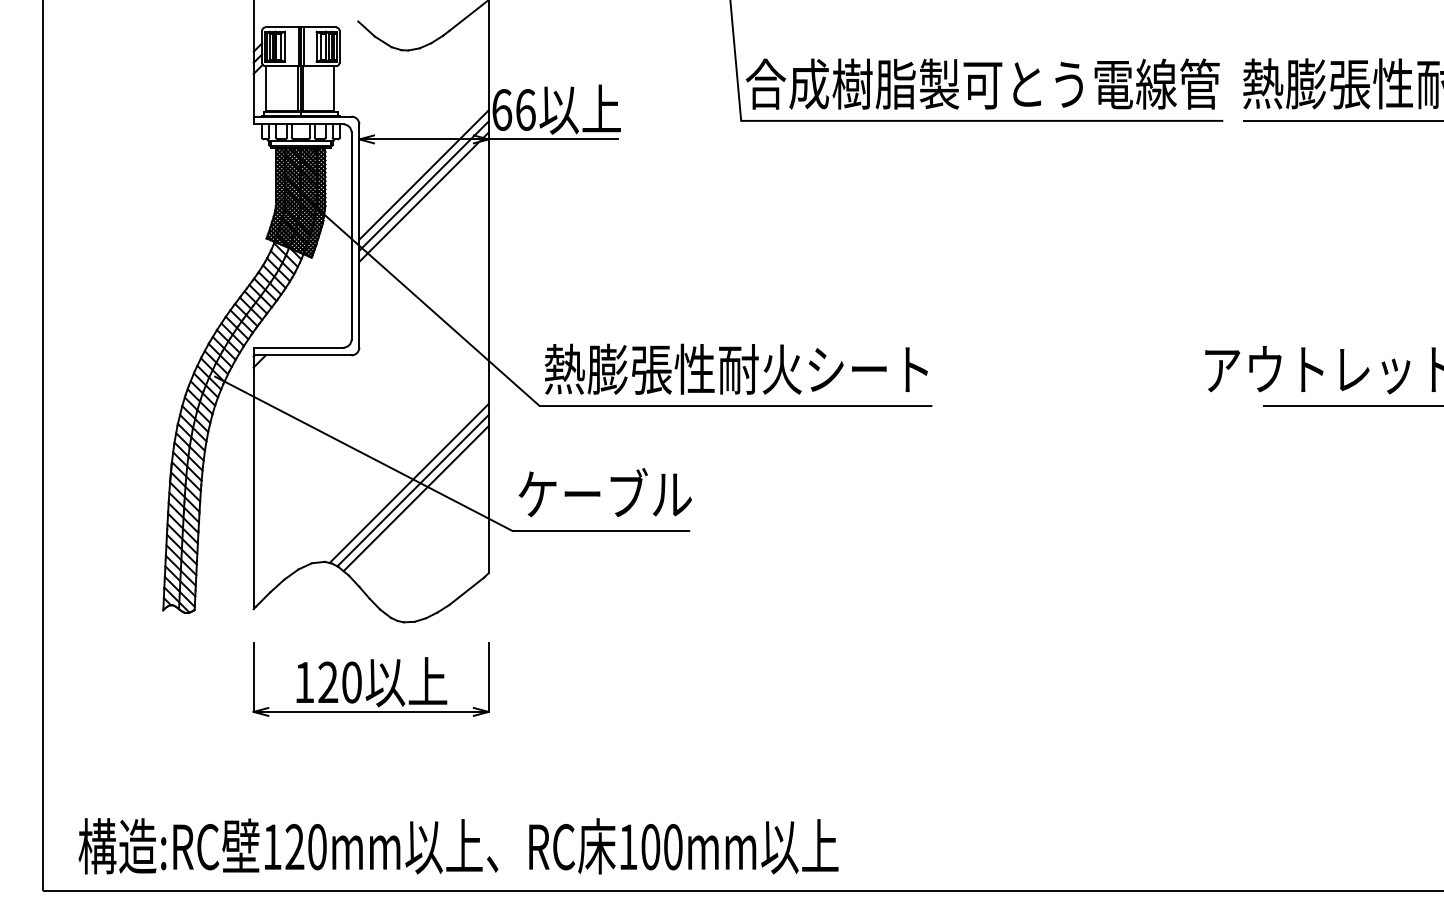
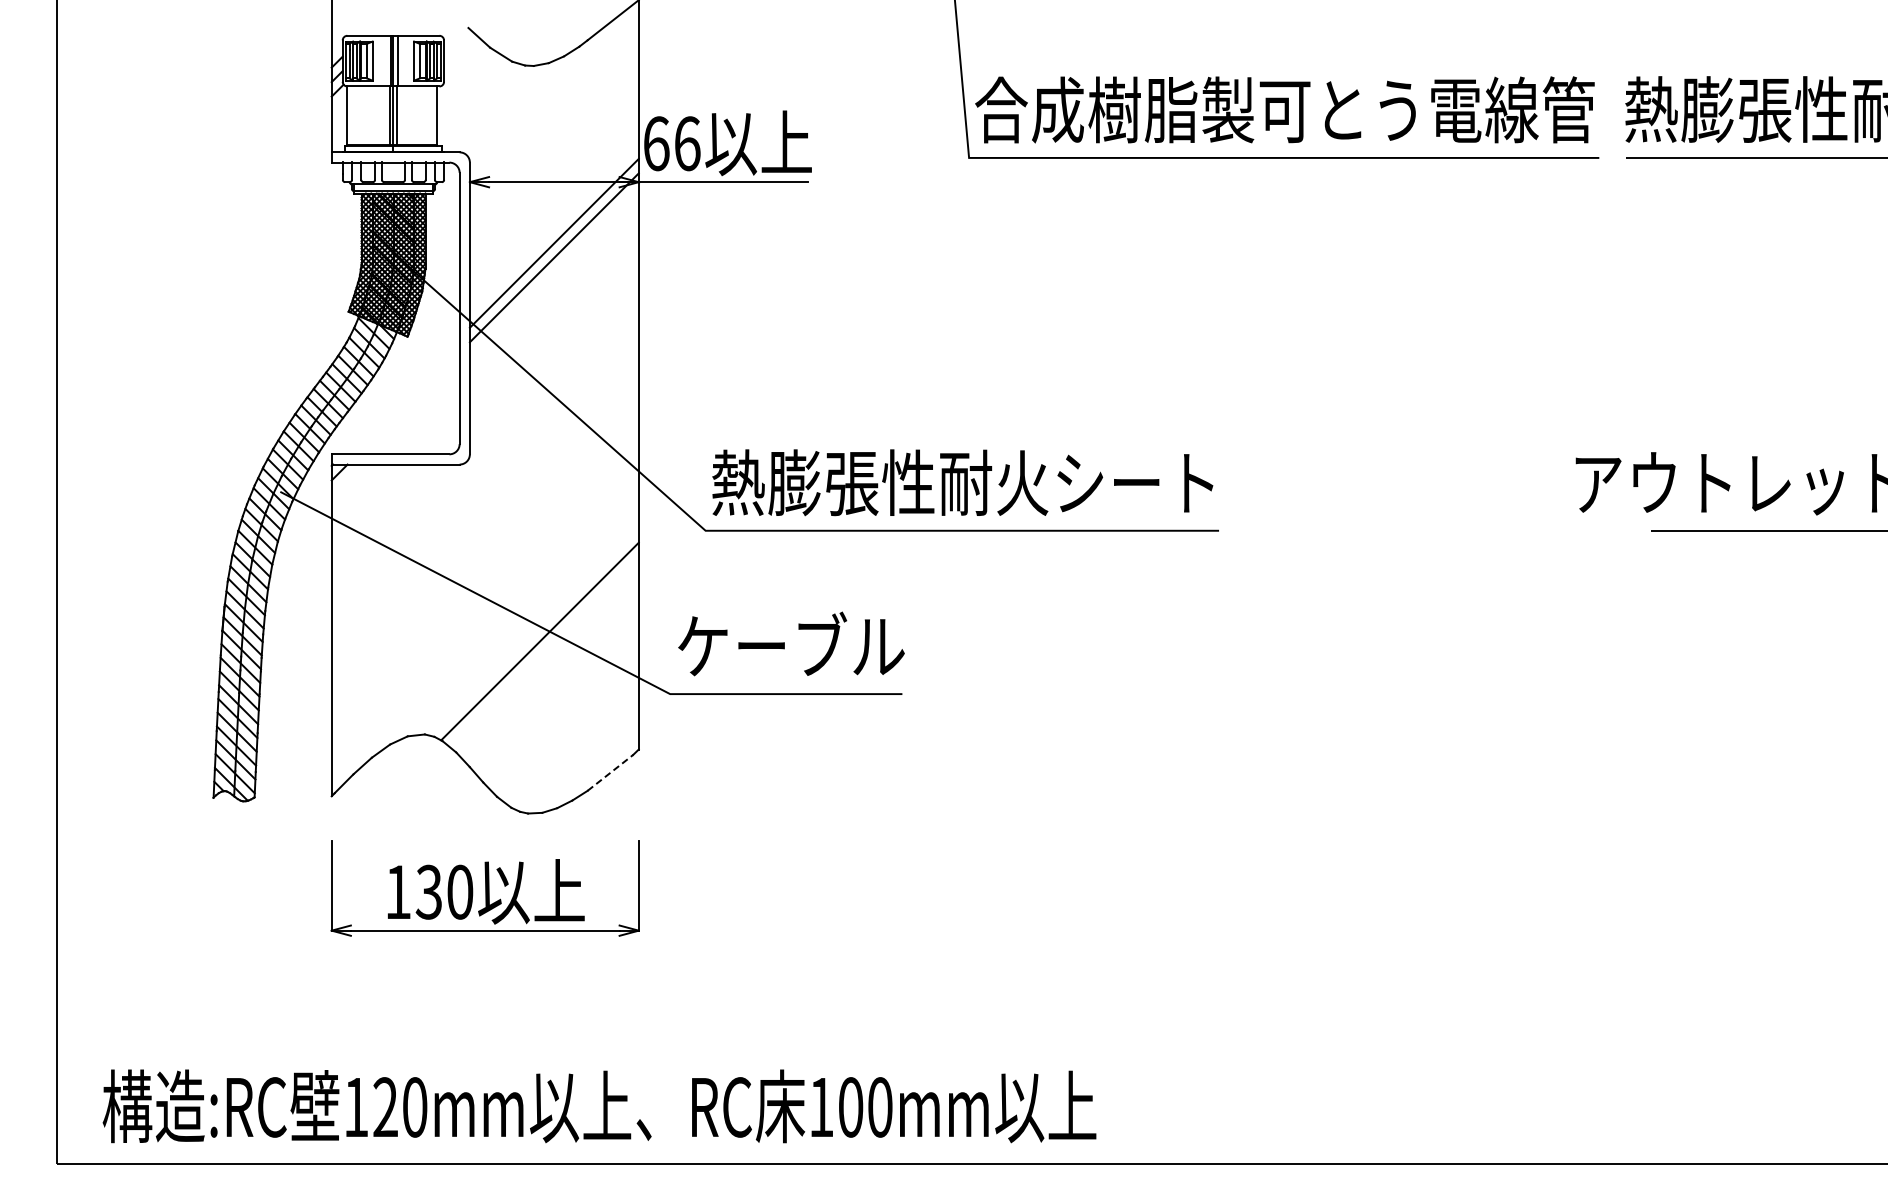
line: (423, 174) -> (553, 228), removed
line: (408, 483) -> (534, 632), removed
line: (415, 498) -> (543, 651), removed
line: (466, 590) -> (610, 772), solid -> dashed
text: (327, 682) -> (428, 892), 120 -> 130

